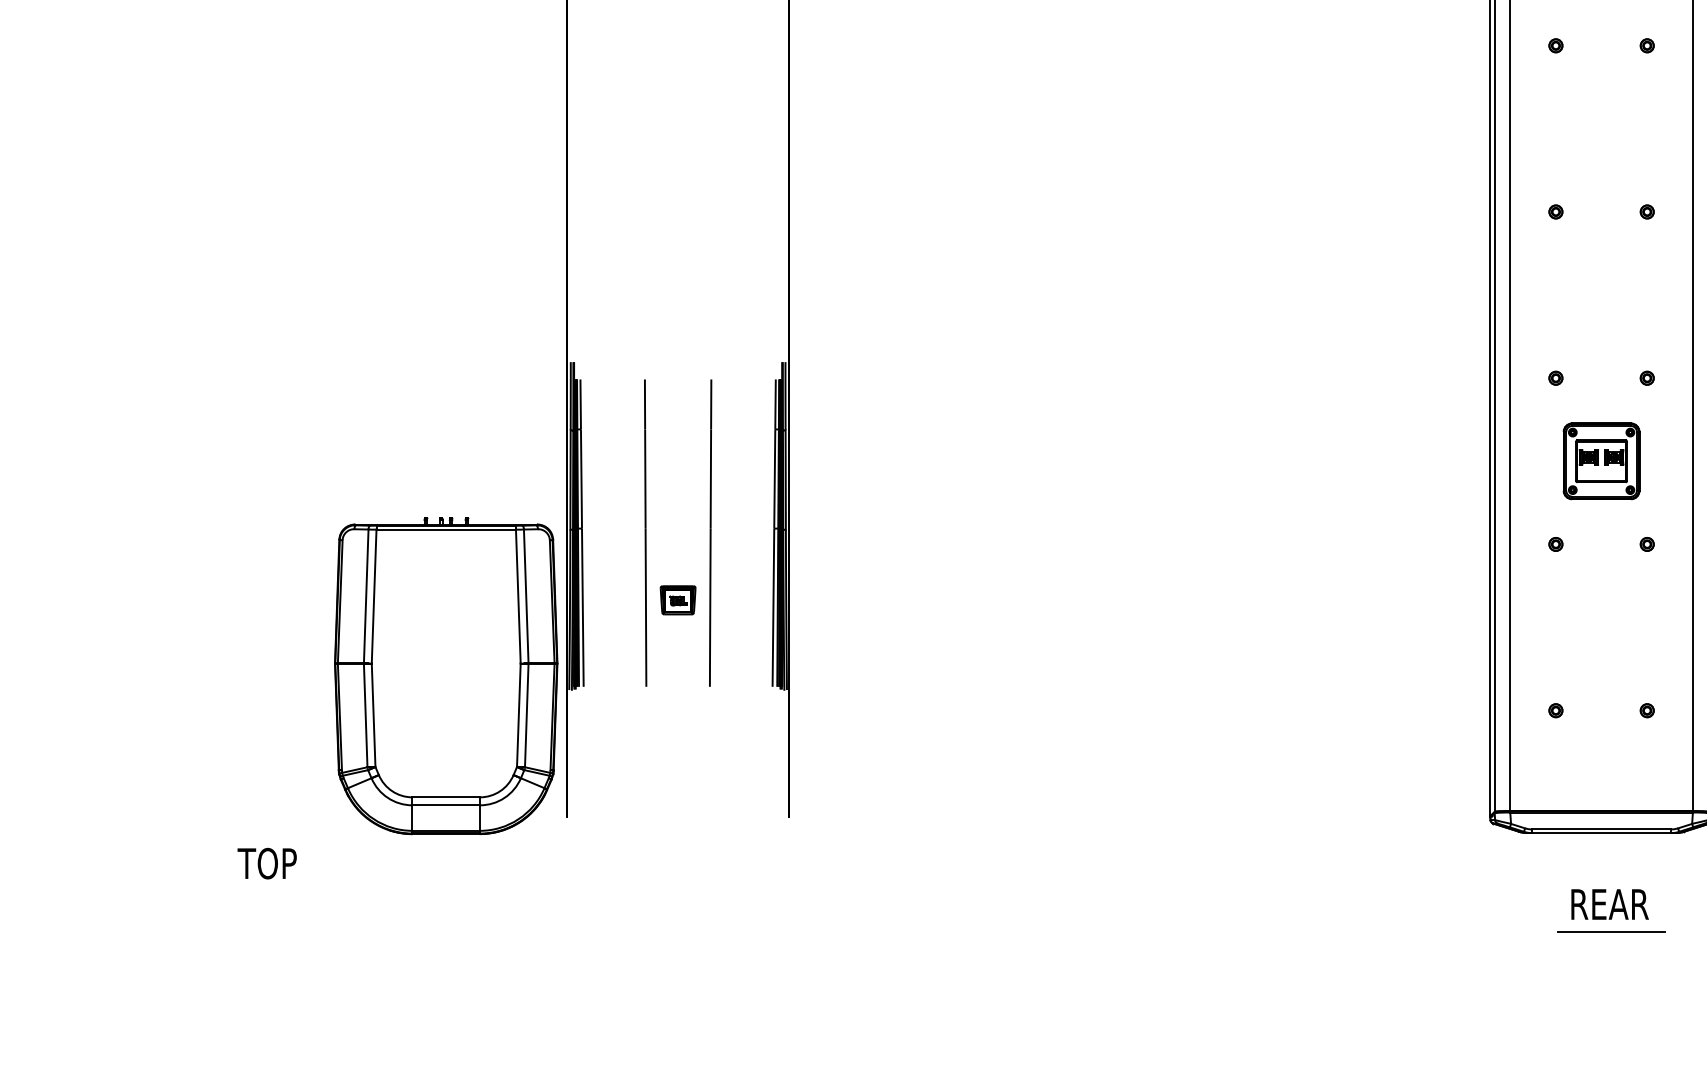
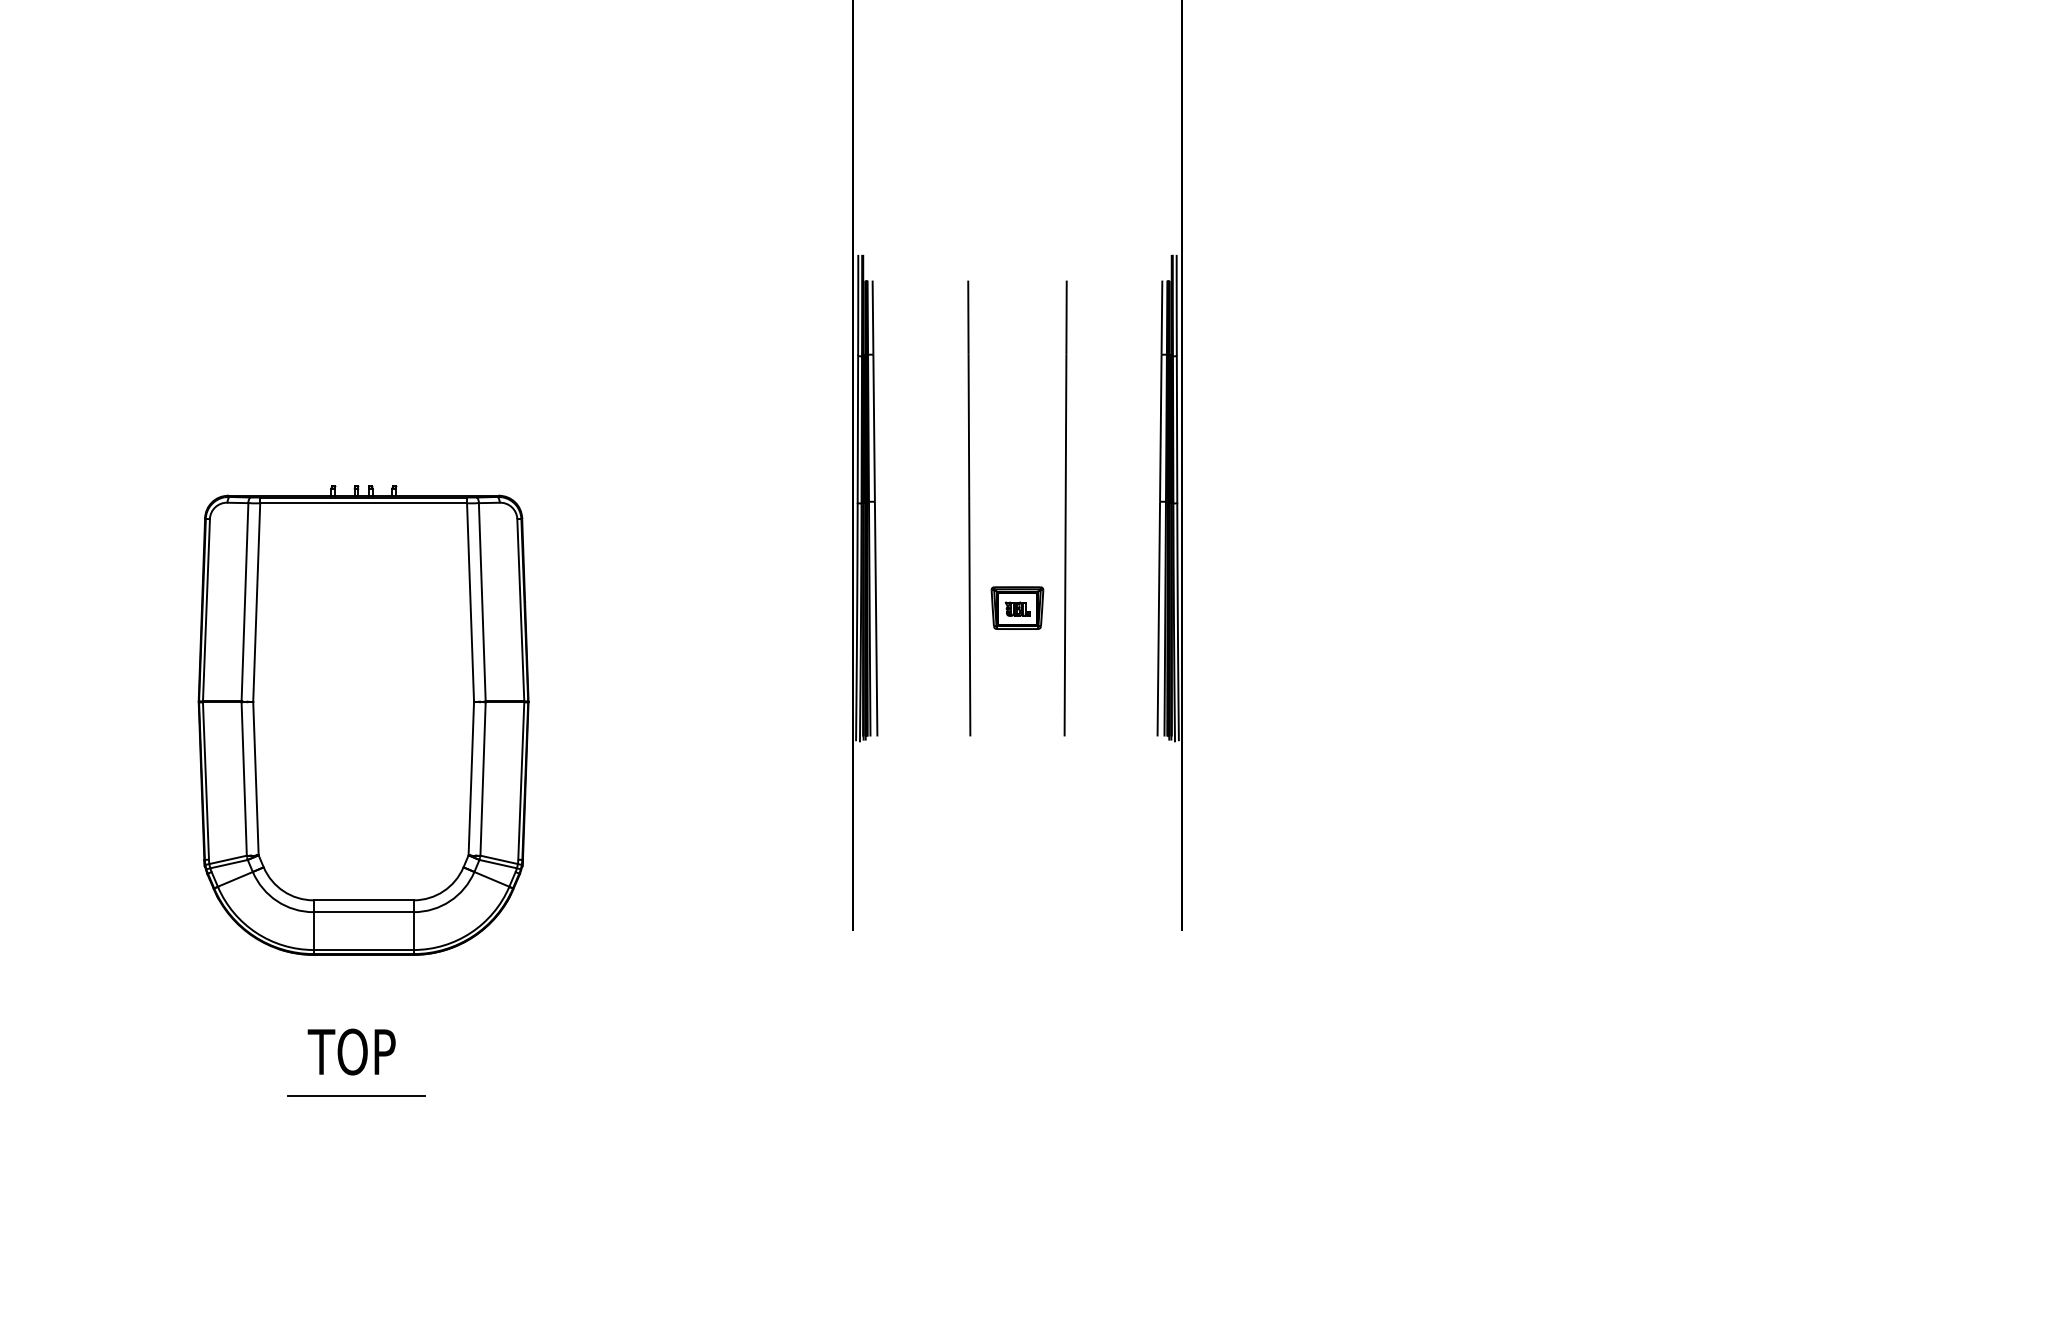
part: (446, 676) -> (364, 721), moved
text: (266, 863) -> (350, 1051), moved
line: (232, 928) -> (356, 1094), added

